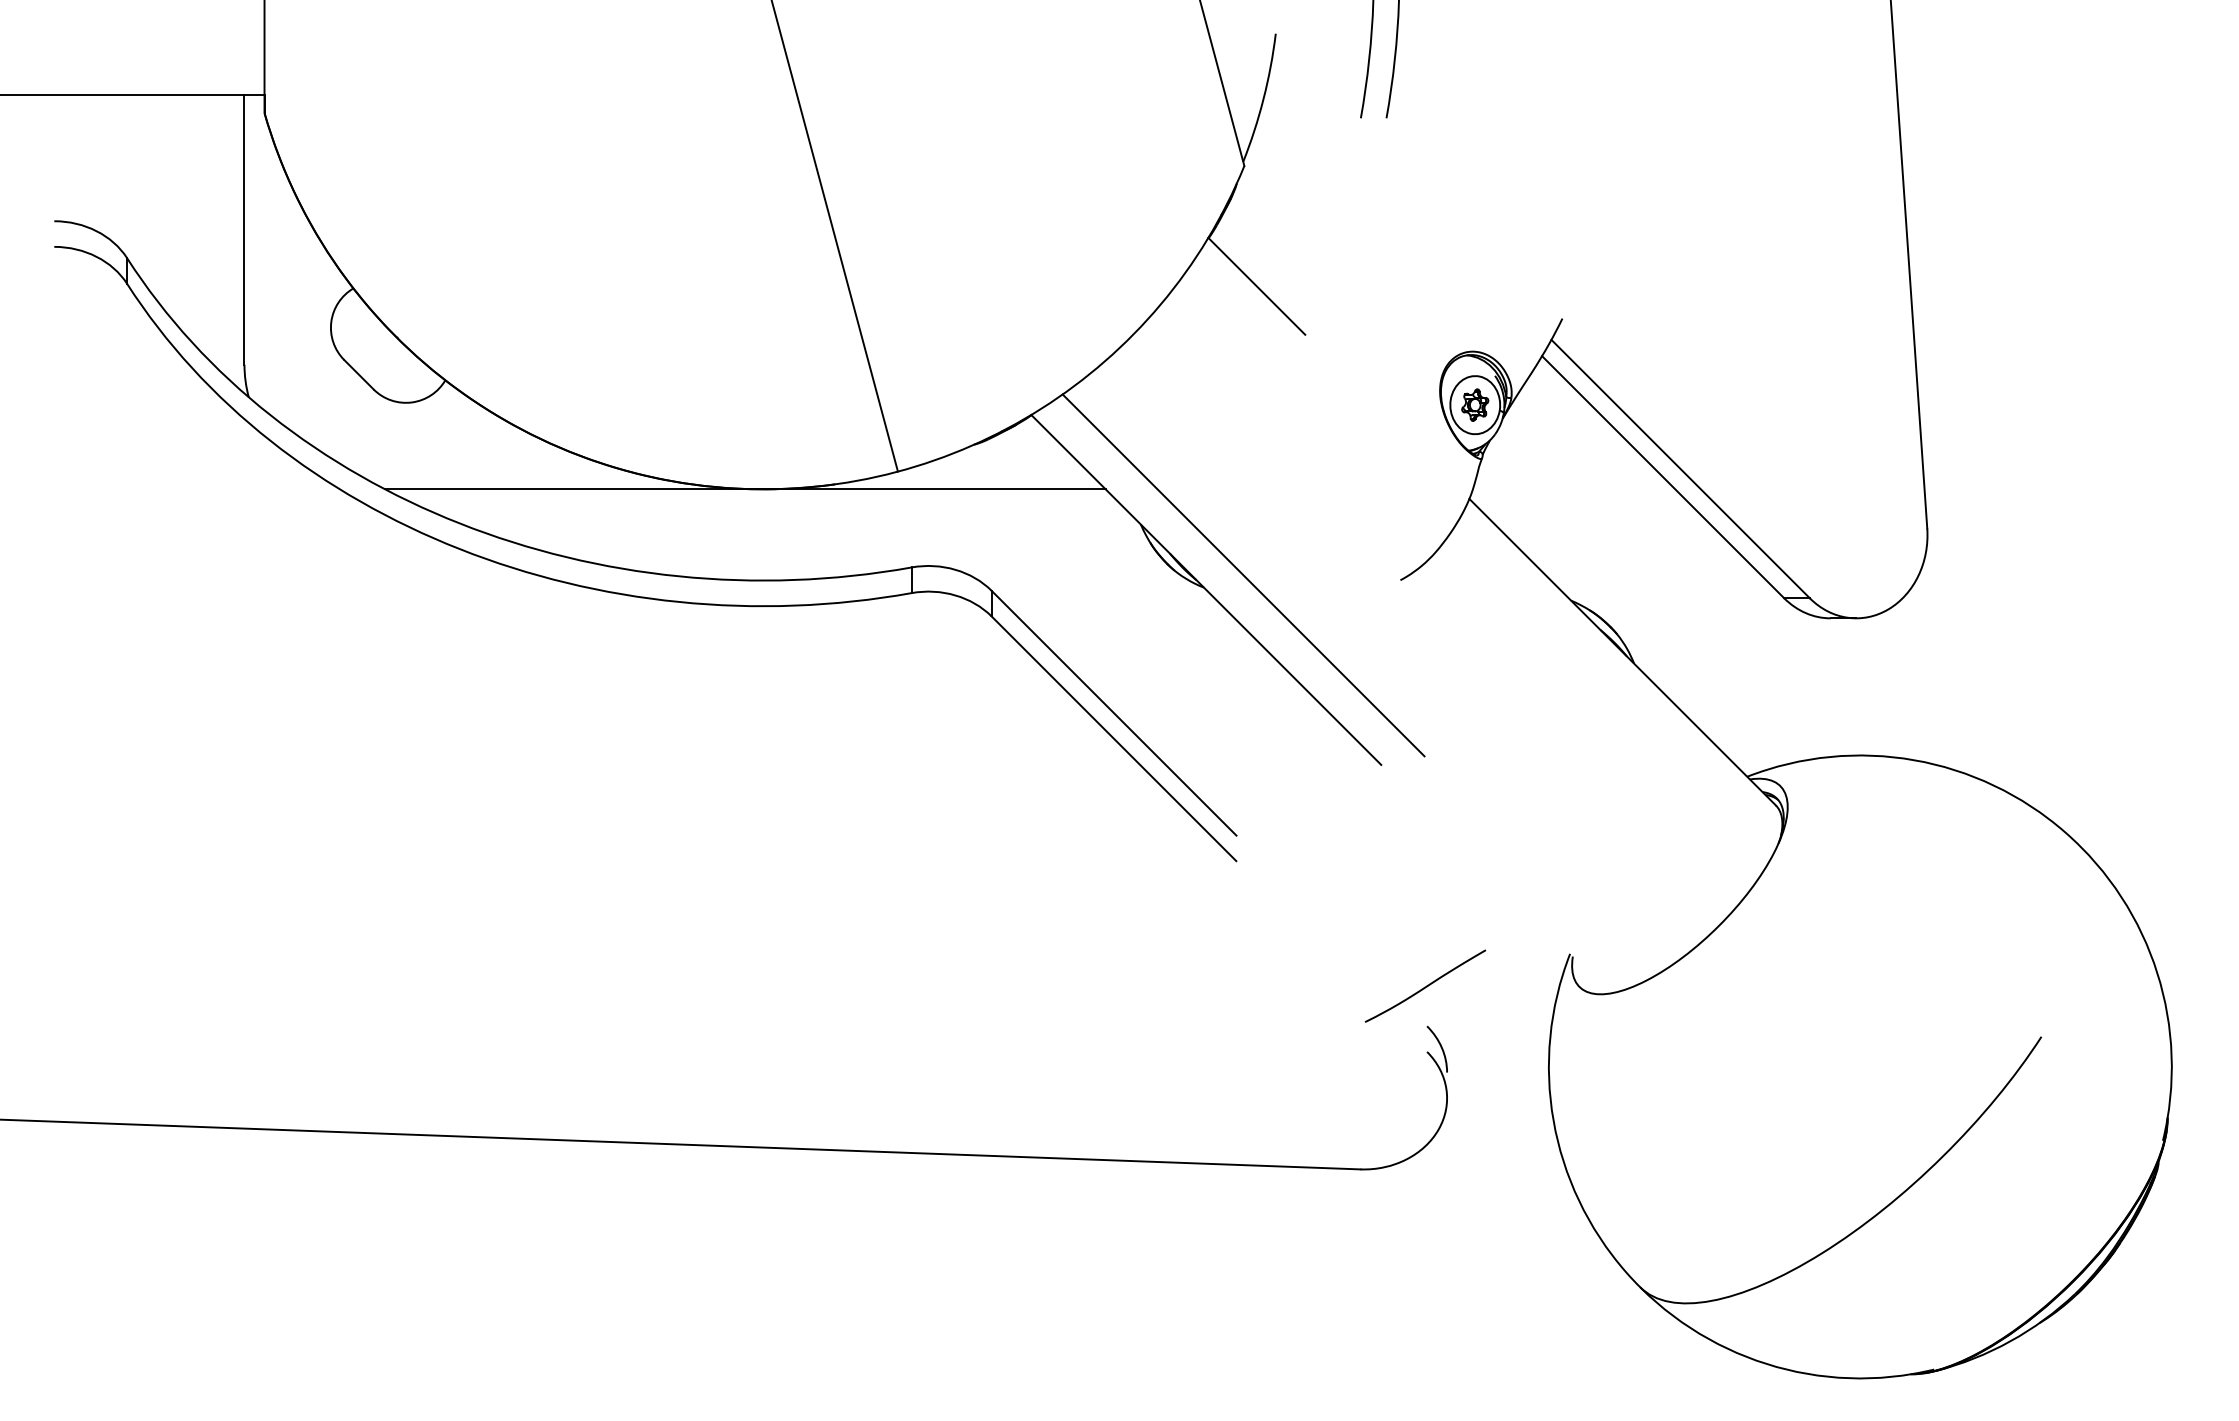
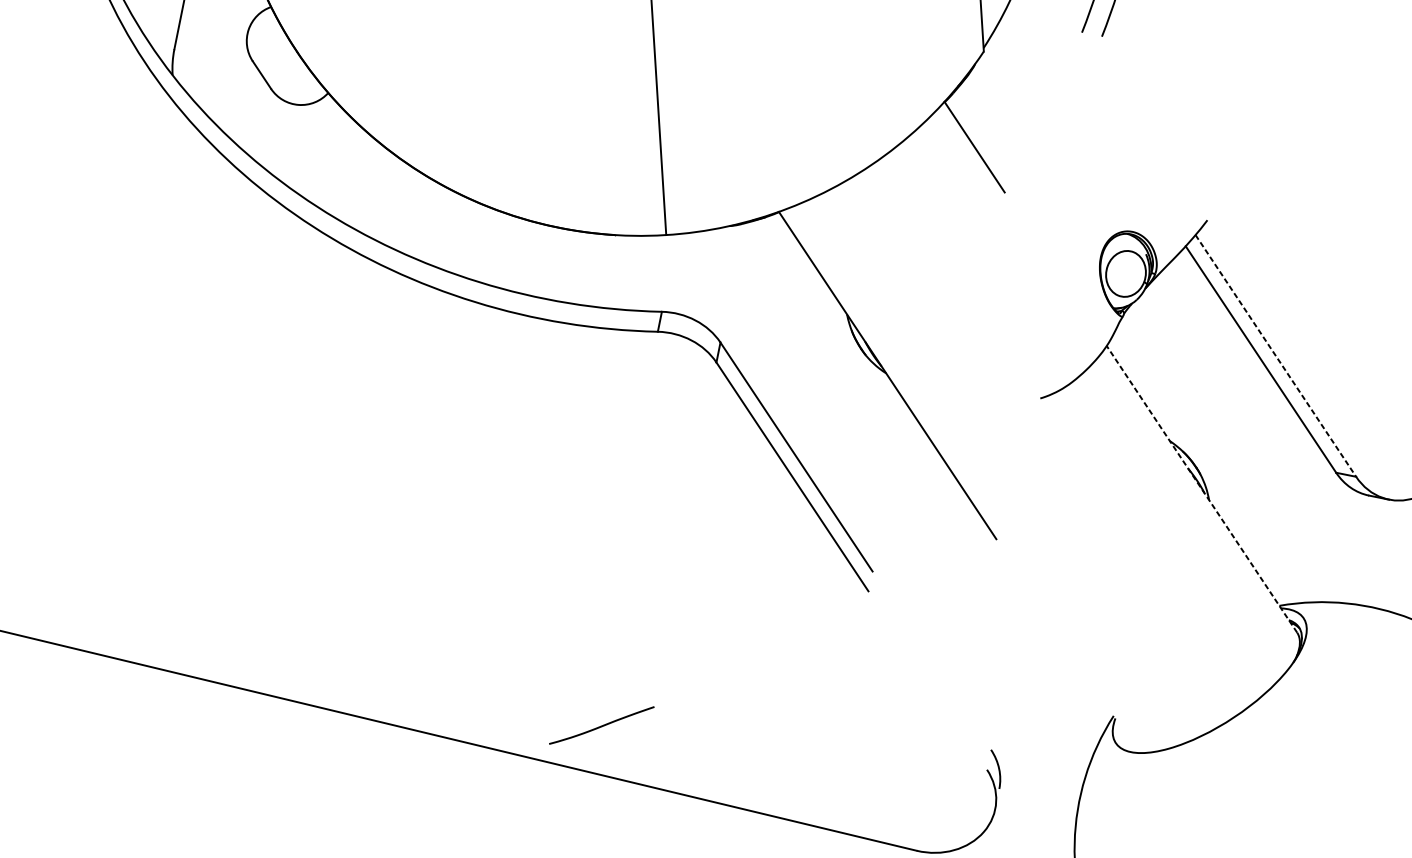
part: (1475, 404) -> (1126, 273), removed
line: (1680, 469) -> (1275, 356), solid -> dashed
line: (745, 489) -> (544, 225), removed
line: (1243, 575) -> (918, 370), removed
line: (1622, 652) -> (1201, 489), solid -> dashed
curve: (1426, 985) -> (602, 725), moved

